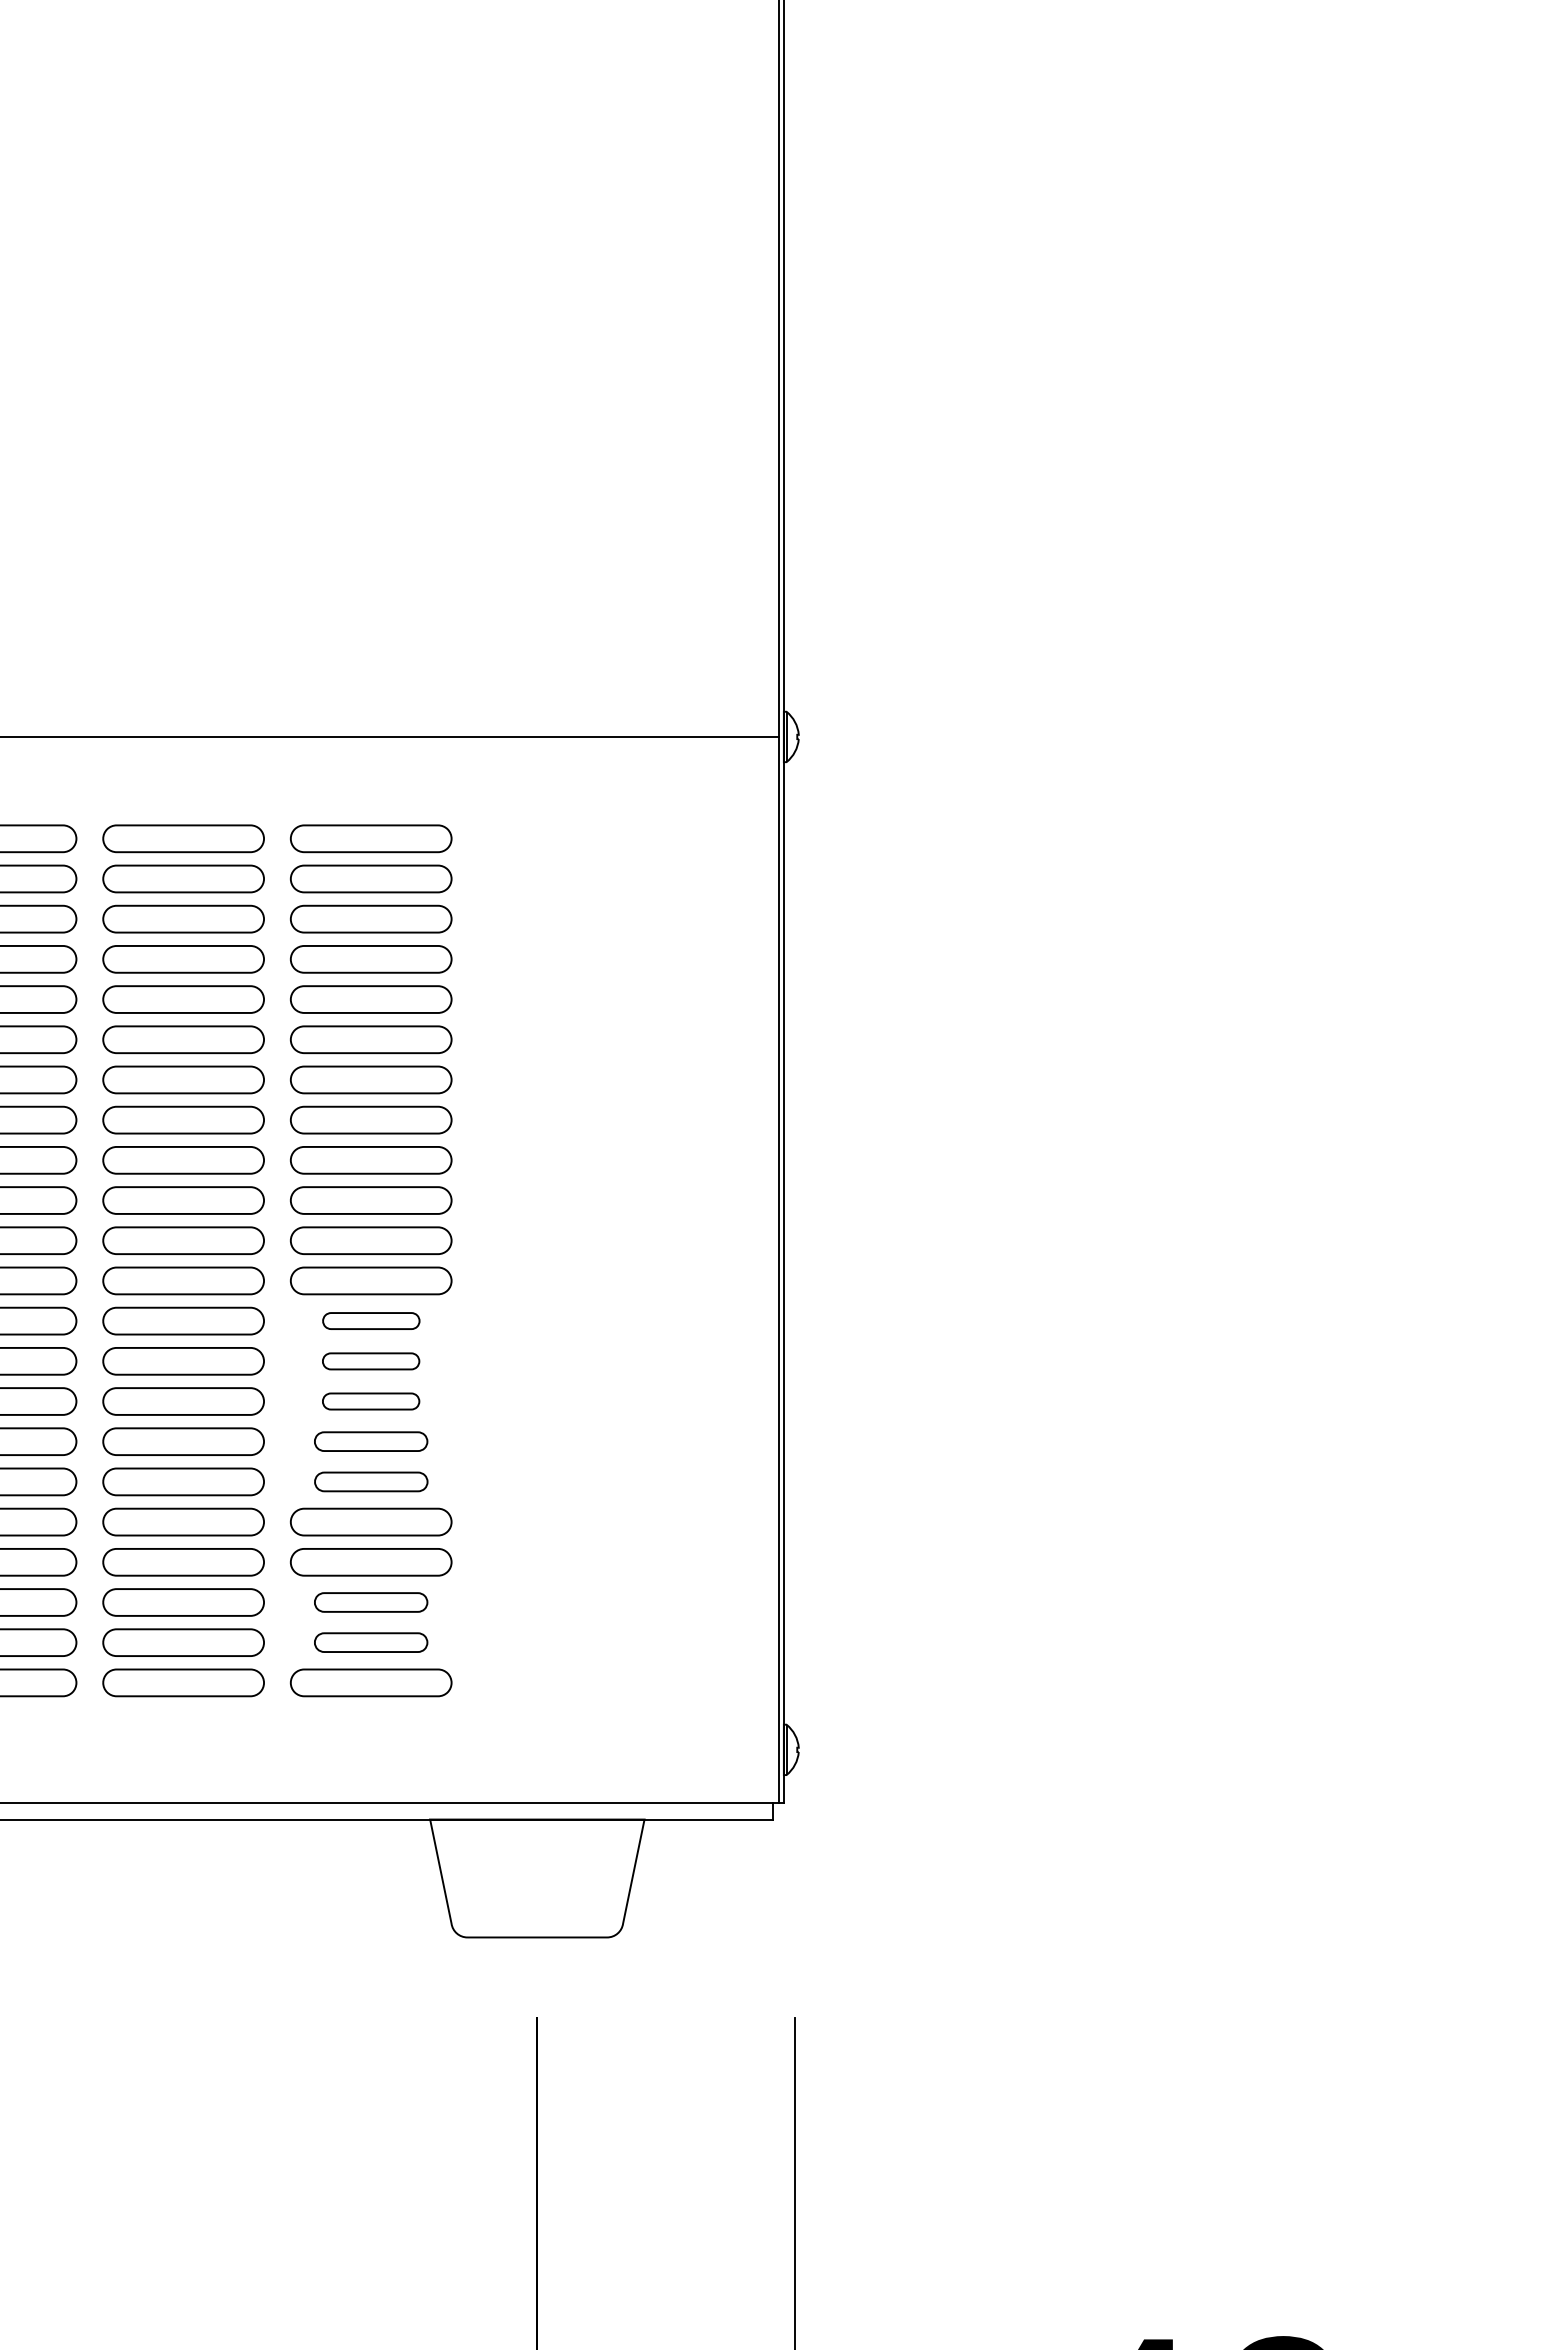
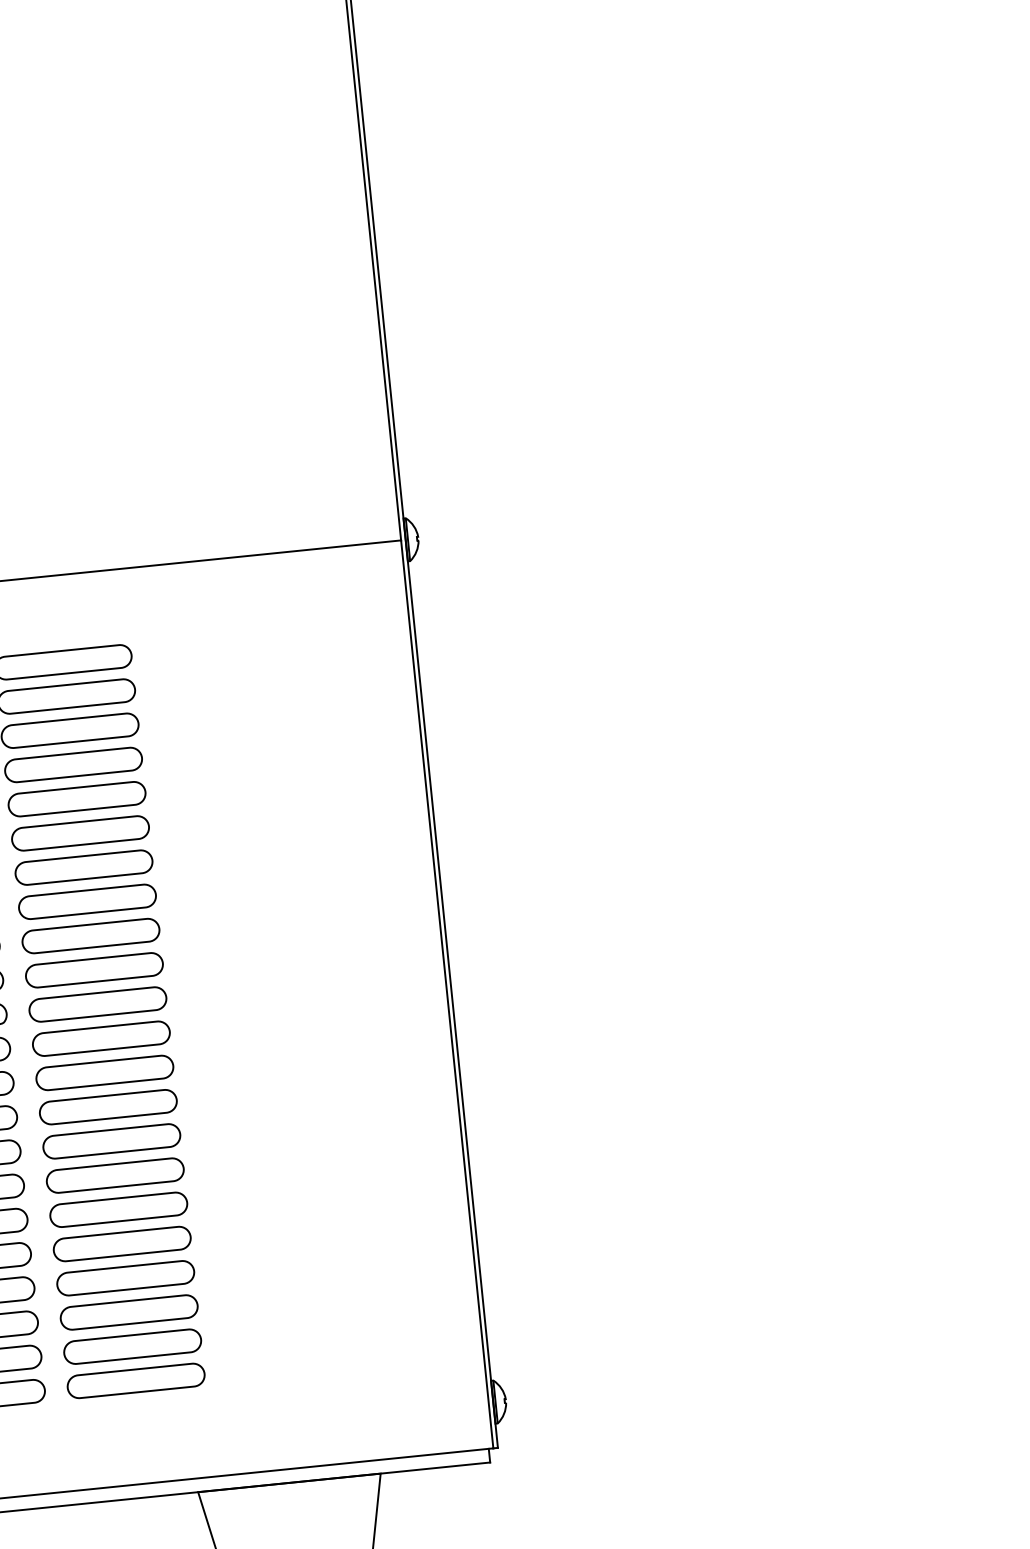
part: (371, 1320) -> (105, 1072), size x1.67
part: (370, 1361) -> (107, 1107), size x1.67
part: (370, 1401) -> (111, 1141), size x1.67
part: (370, 1441) -> (114, 1175), size x1.43
part: (371, 1481) -> (119, 1209), size x1.43
part: (370, 1602) -> (128, 1312), size x1.43
part: (370, 1642) -> (132, 1346), size x1.43

